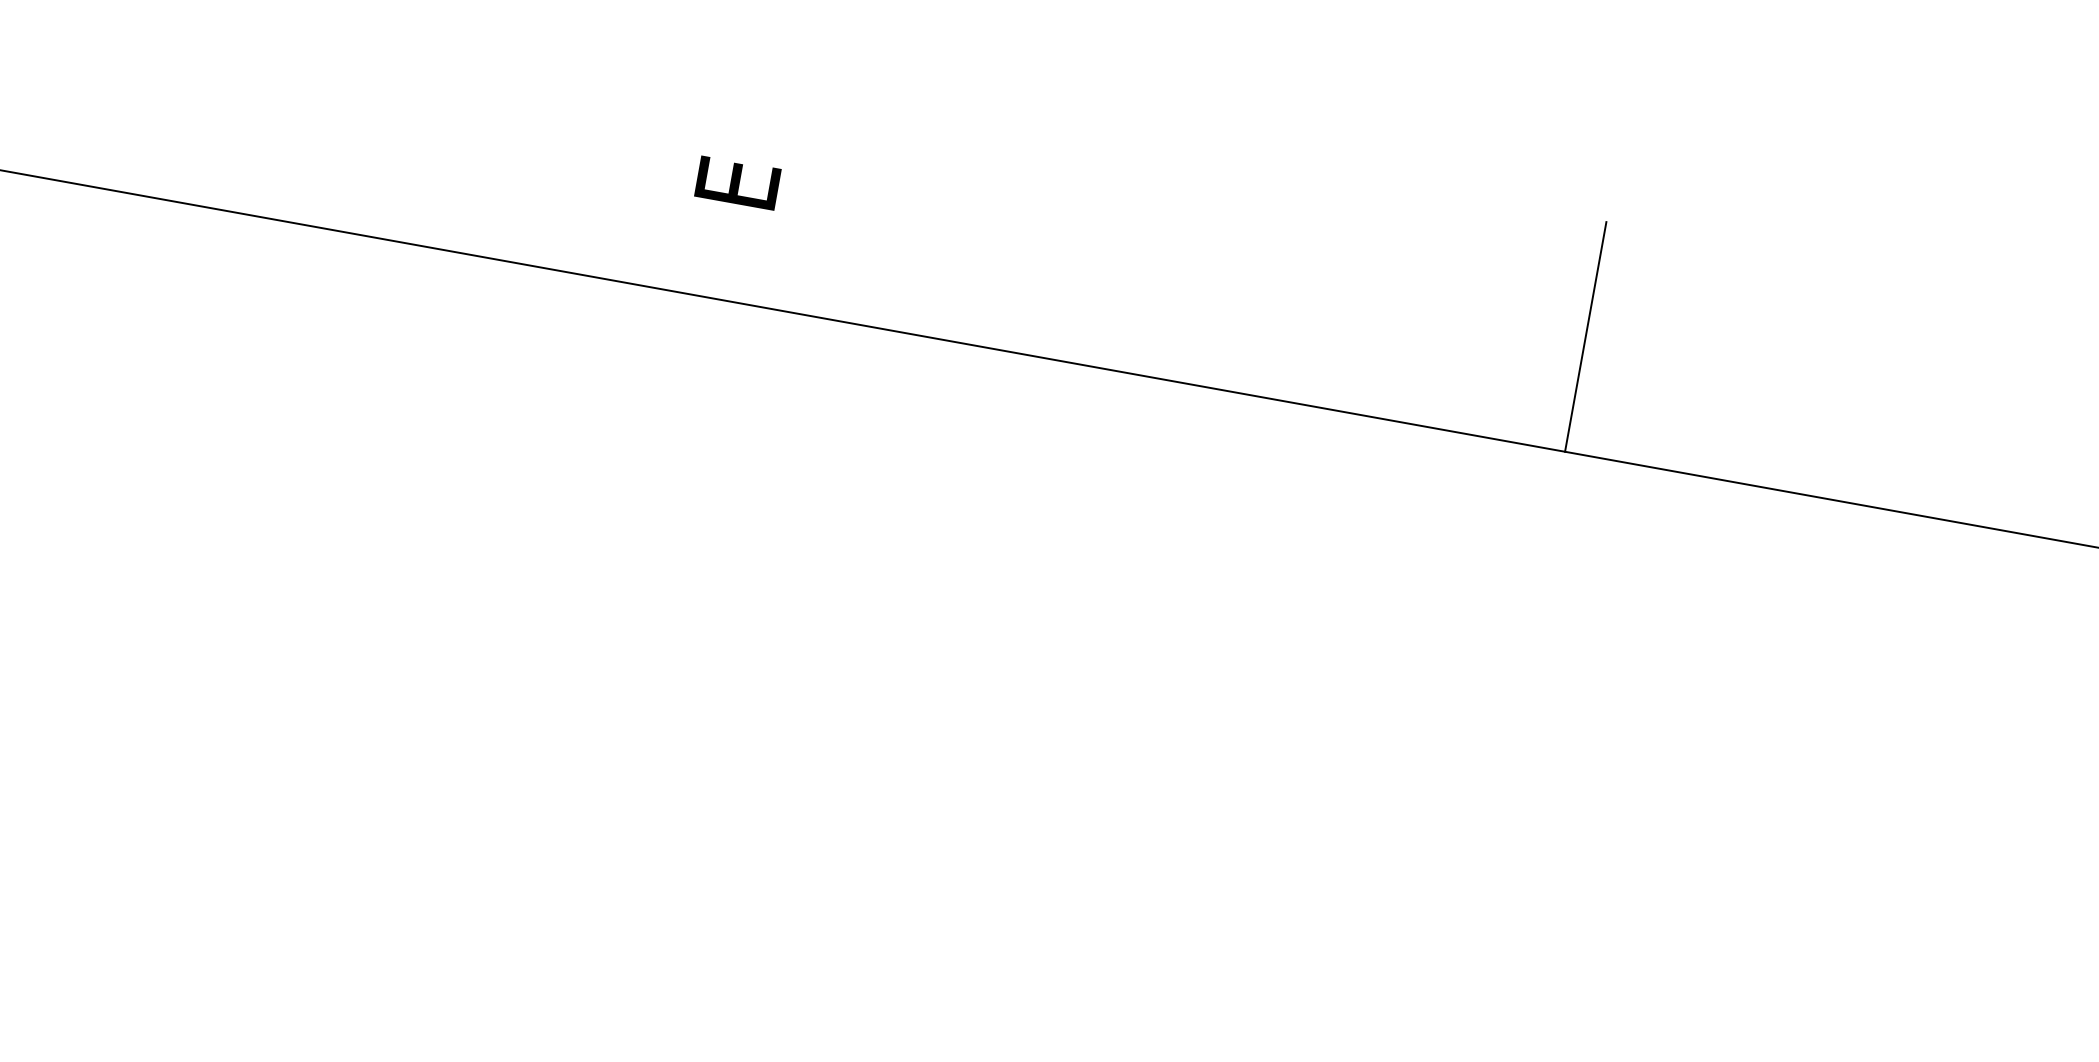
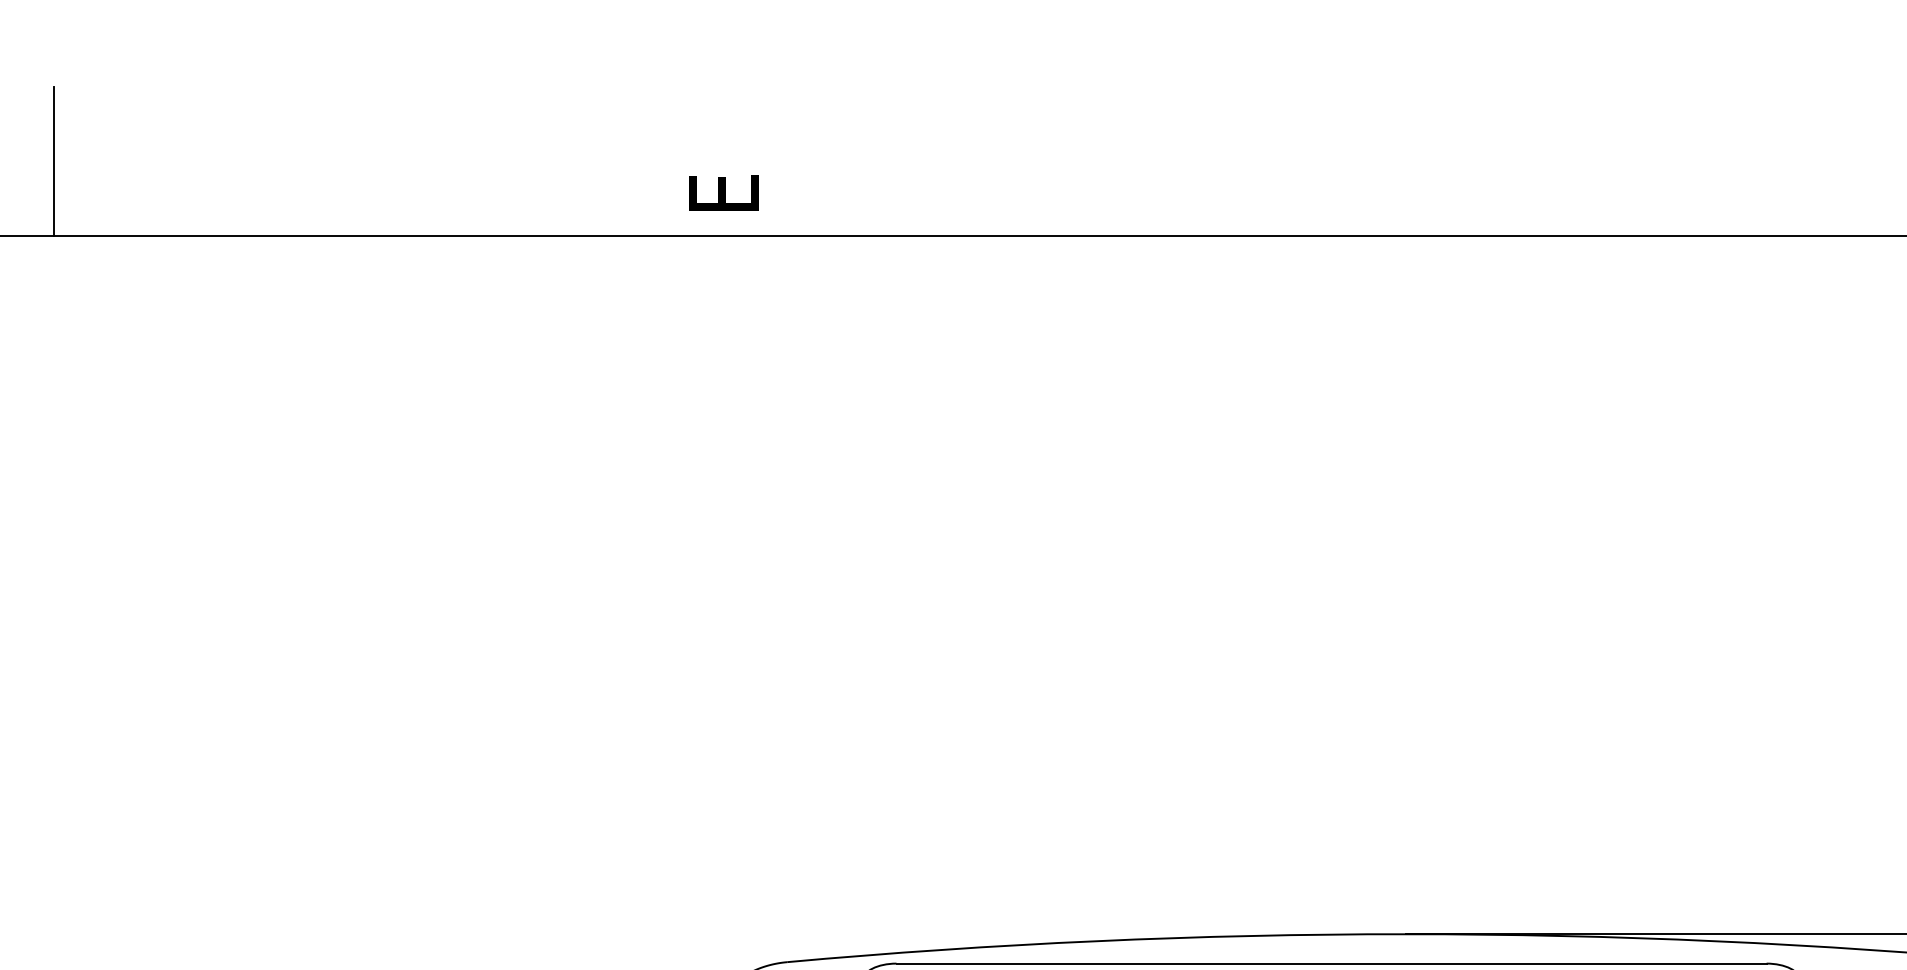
text: (737, 182) -> (723, 192), moved
line: (1585, 336) -> (1527, 135), removed

